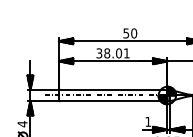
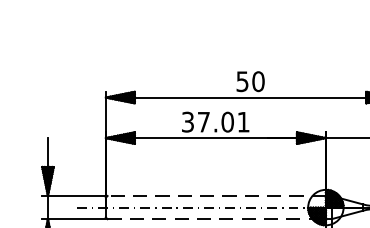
text: (107, 53) -> (204, 122), 38.01 -> 37.01
line: (113, 89) -> (216, 195), solid -> dashed
line: (113, 101) -> (216, 219), solid -> dashed

